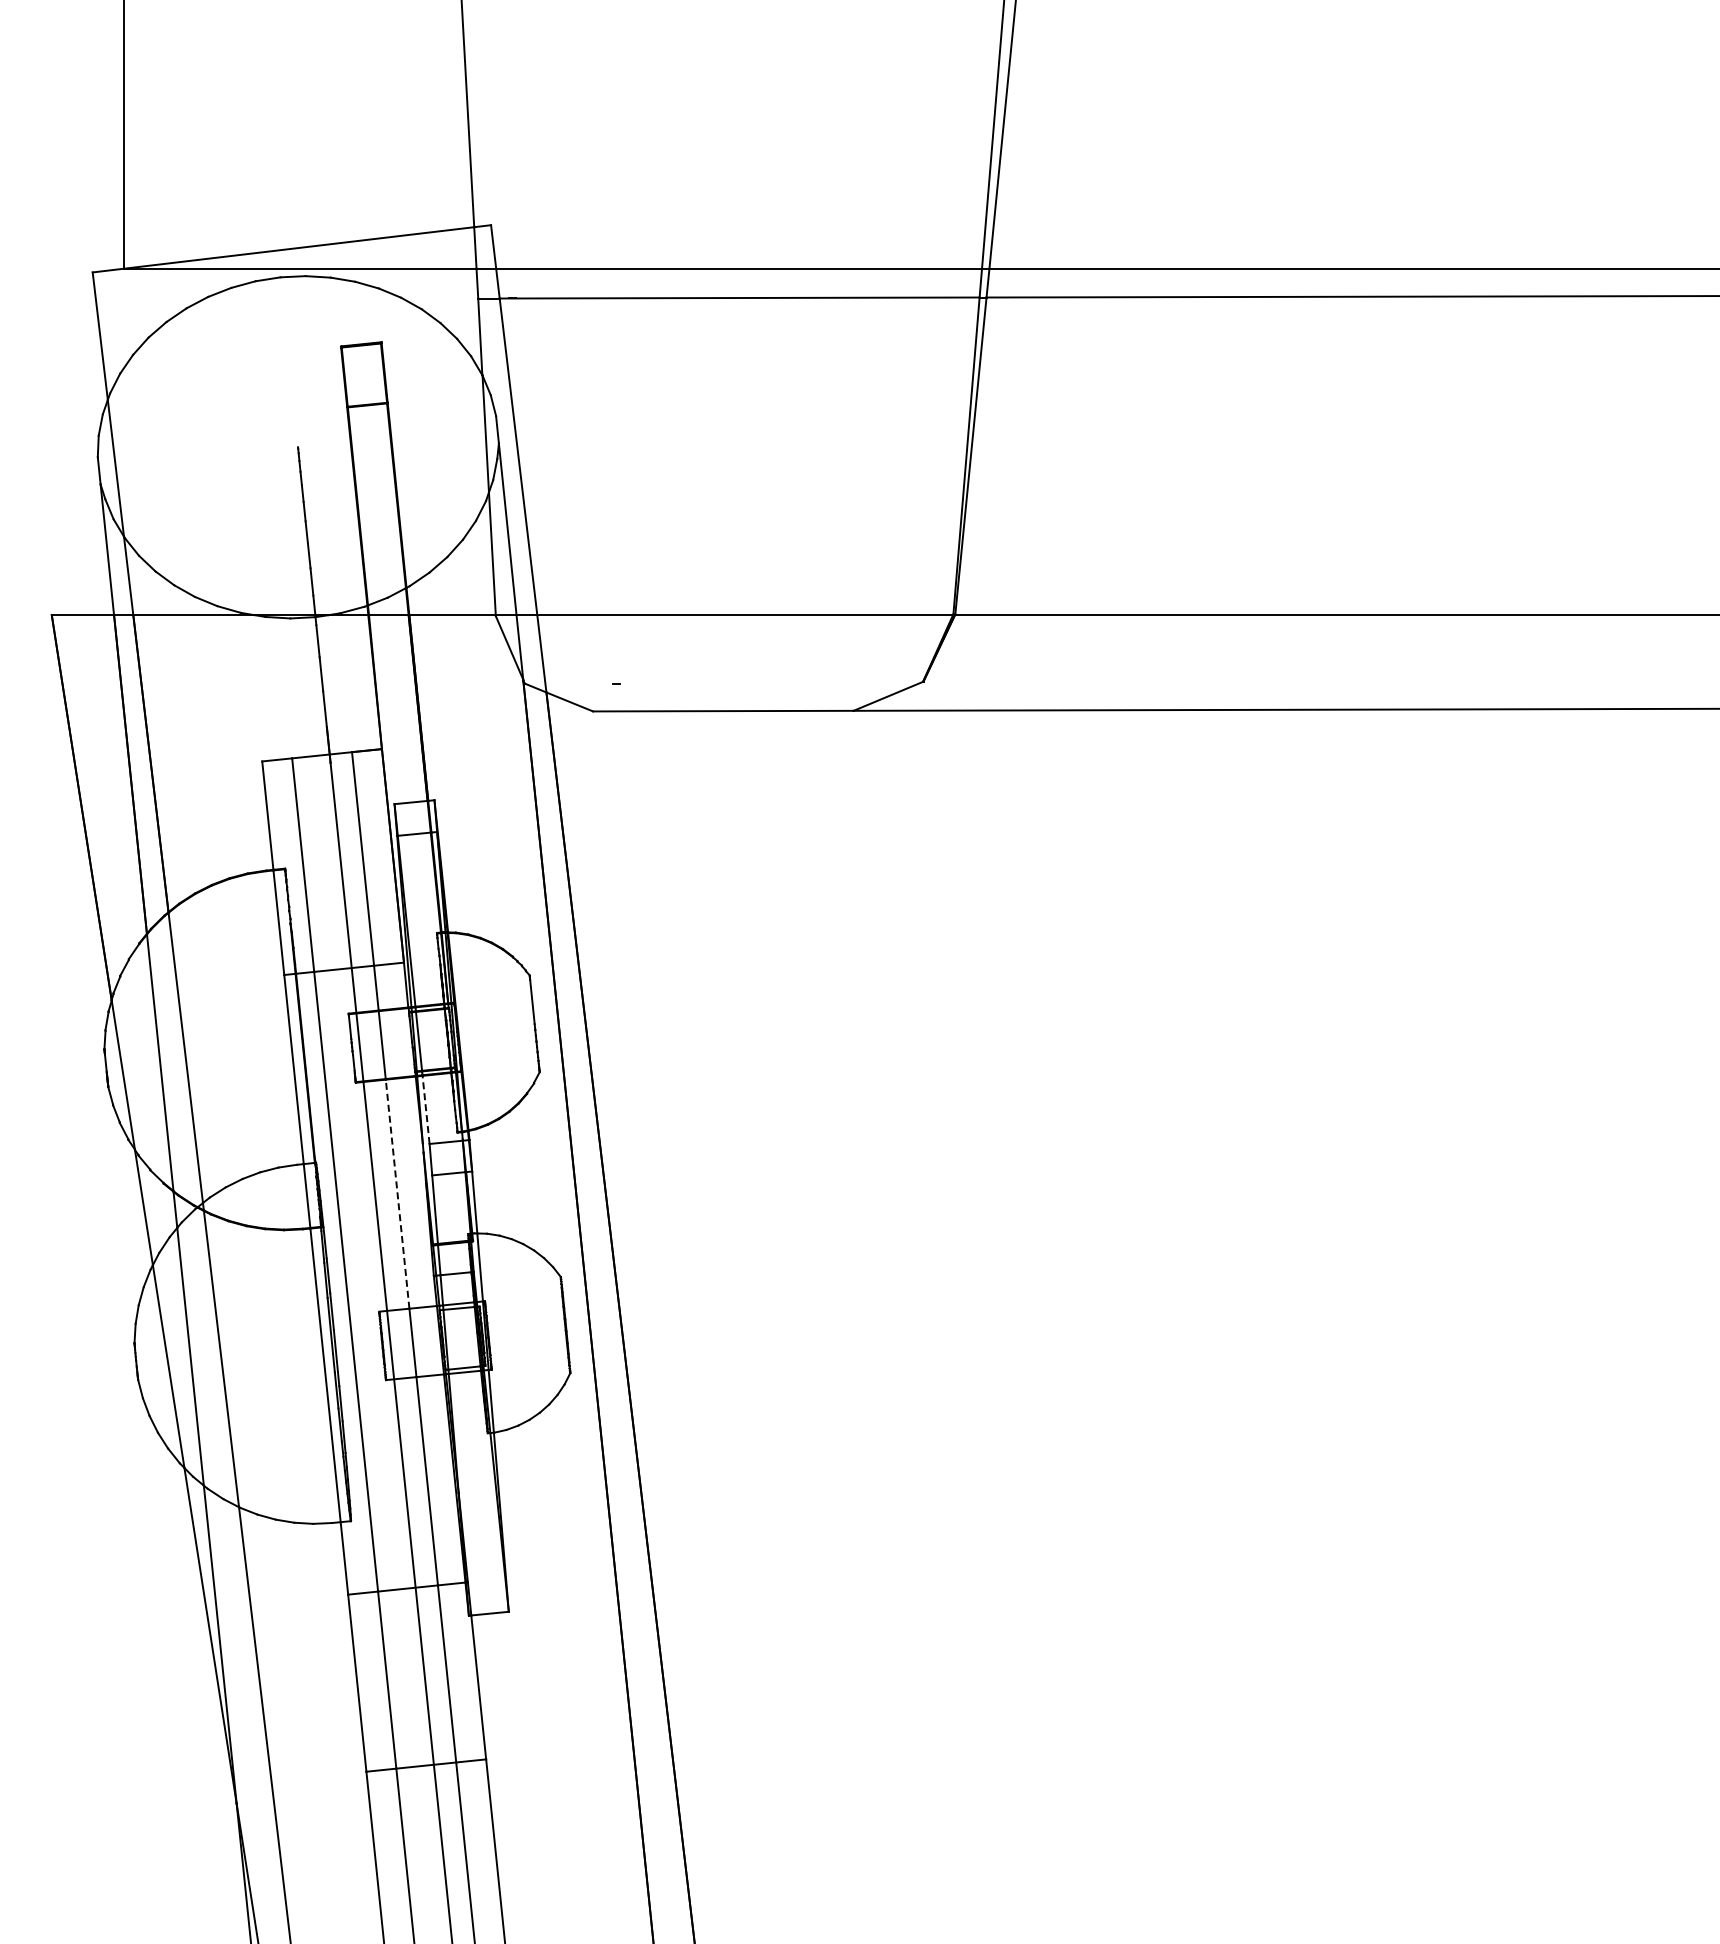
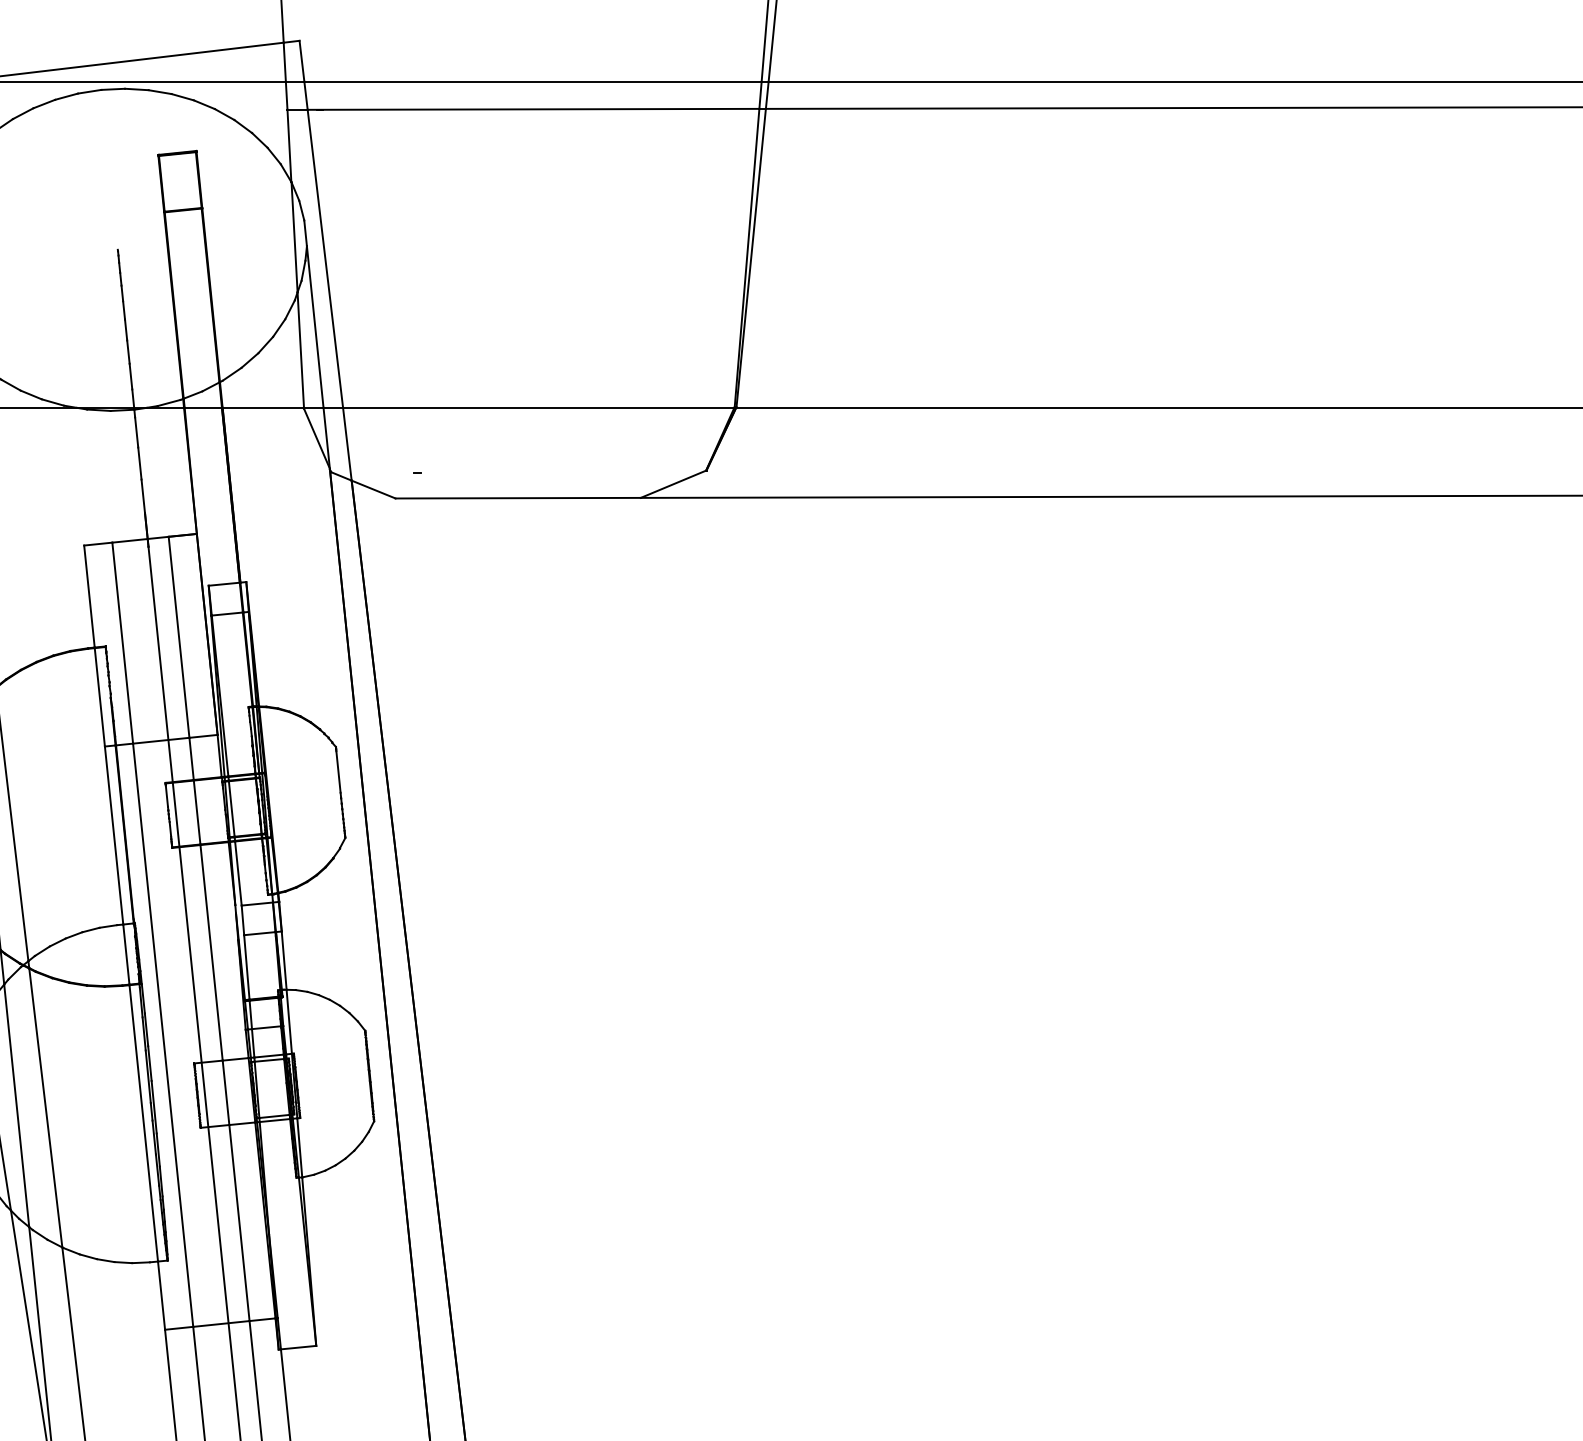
line: (426, 1109) -> (238, 873), dashed -> solid
line: (397, 1193) -> (211, 952), dashed -> solid

